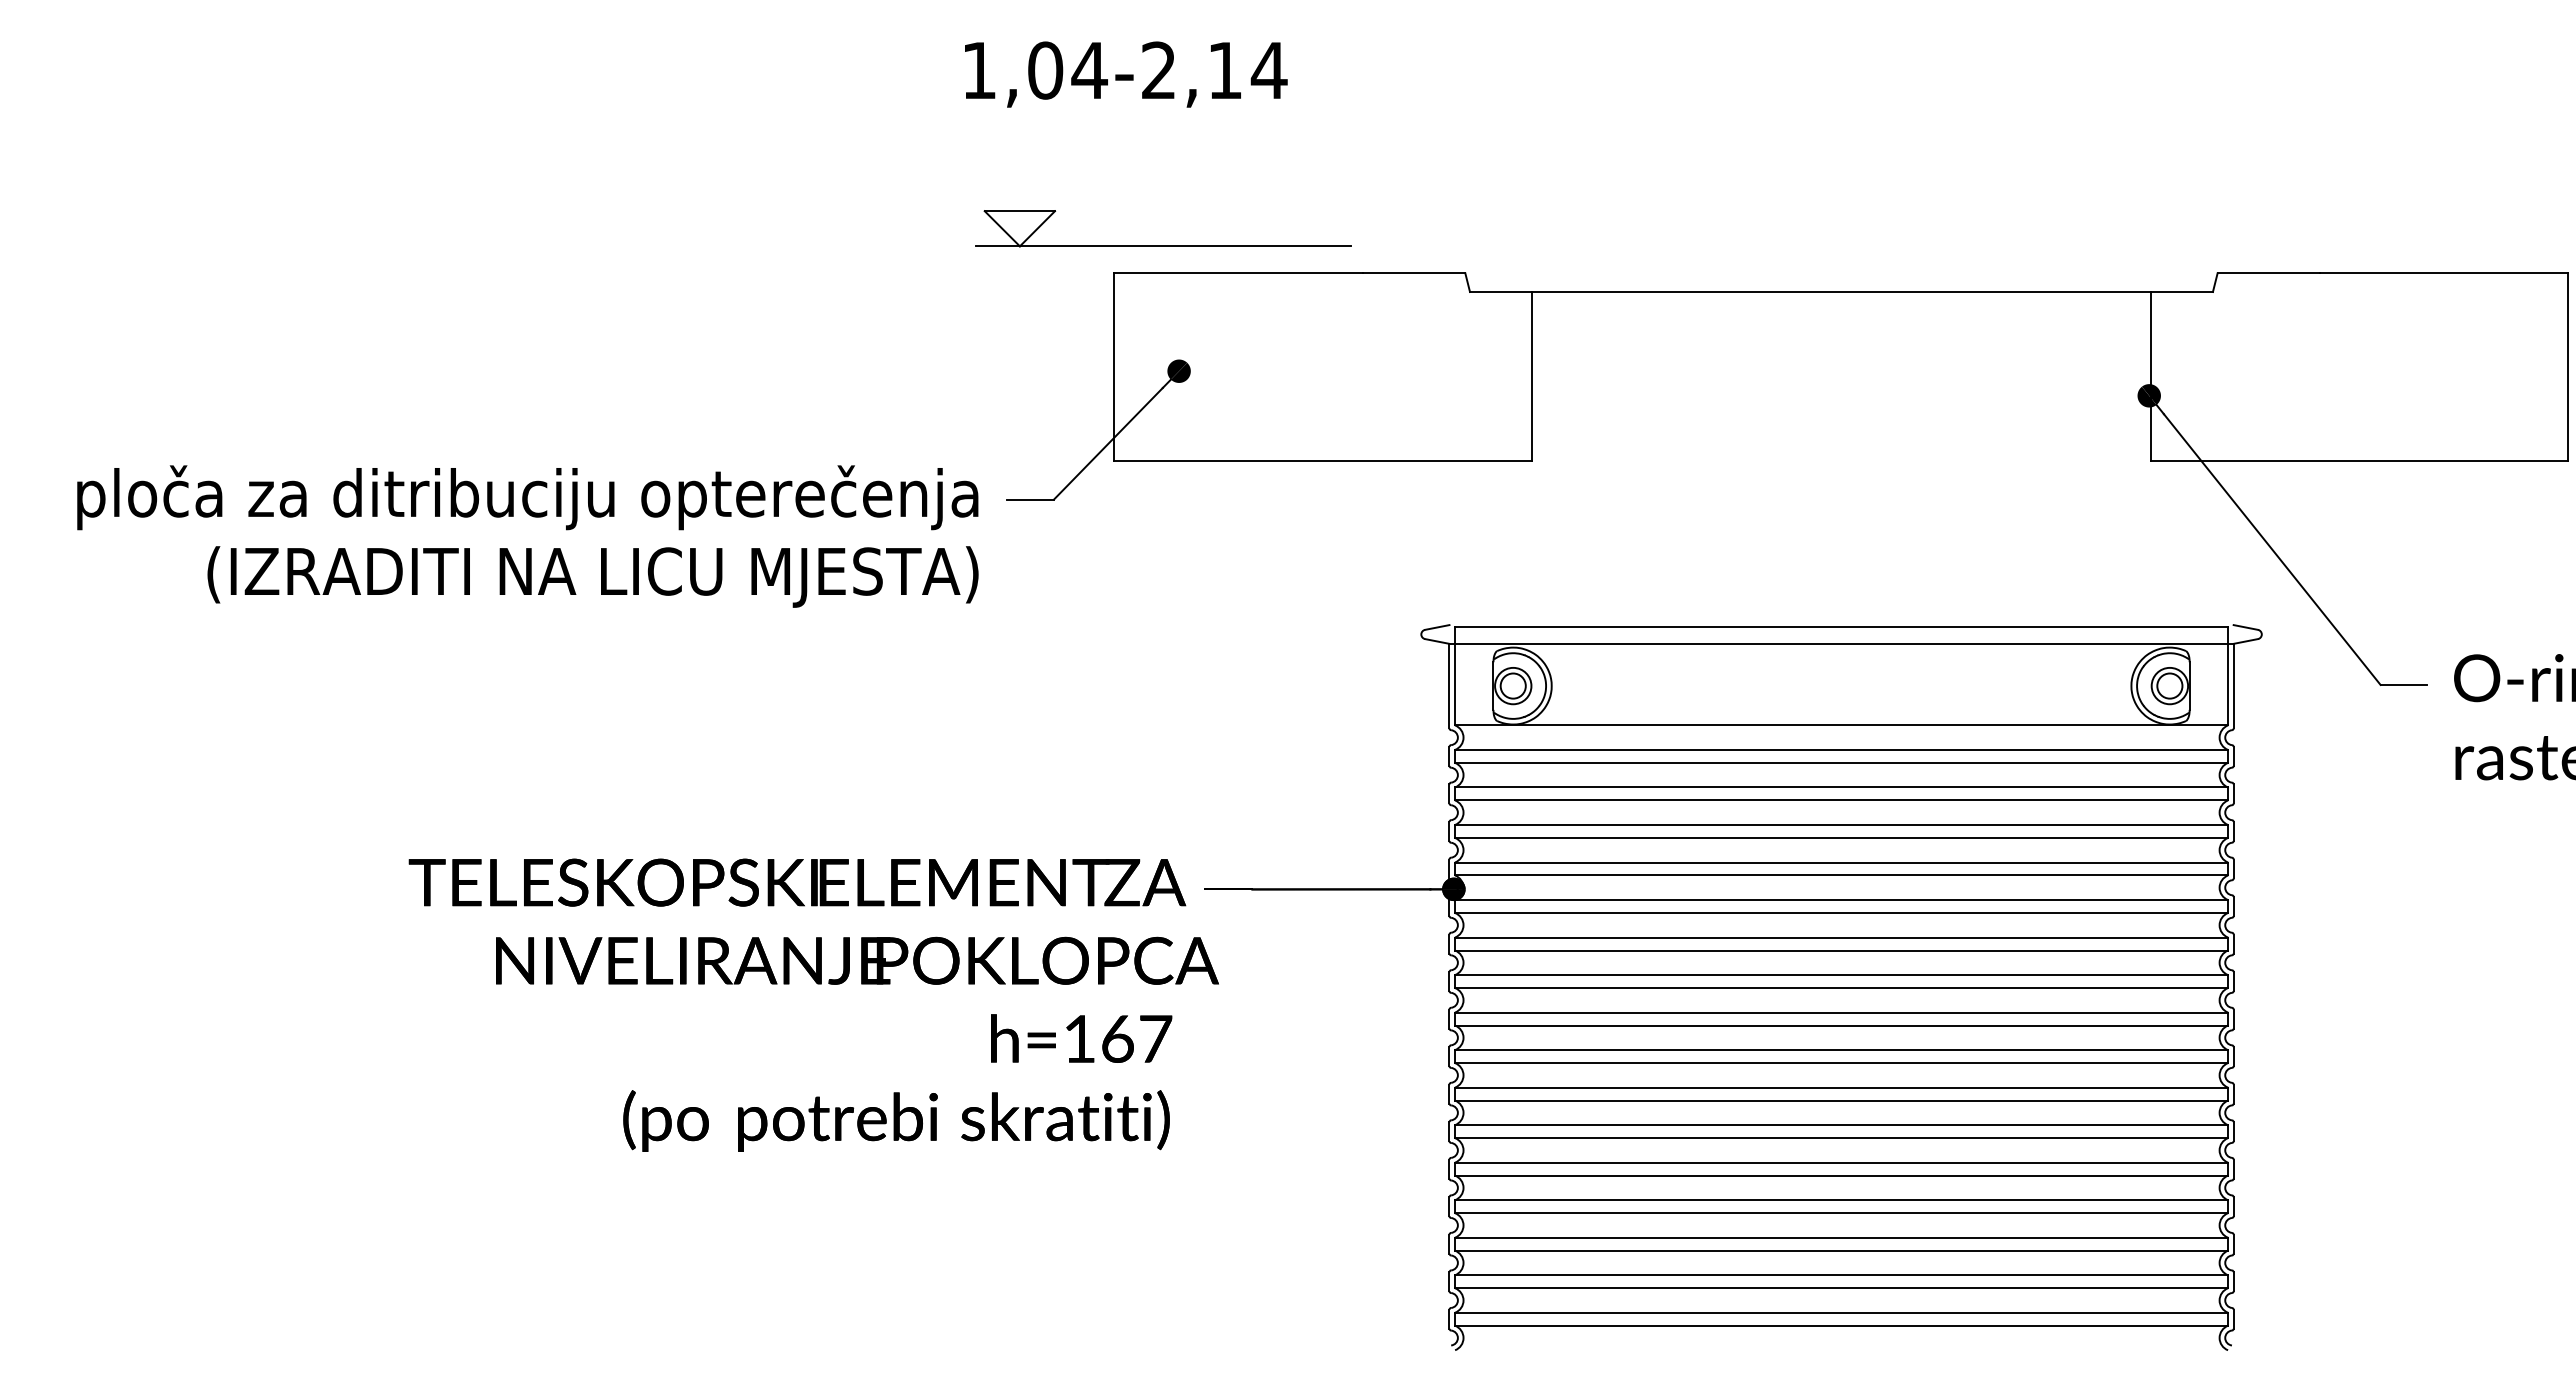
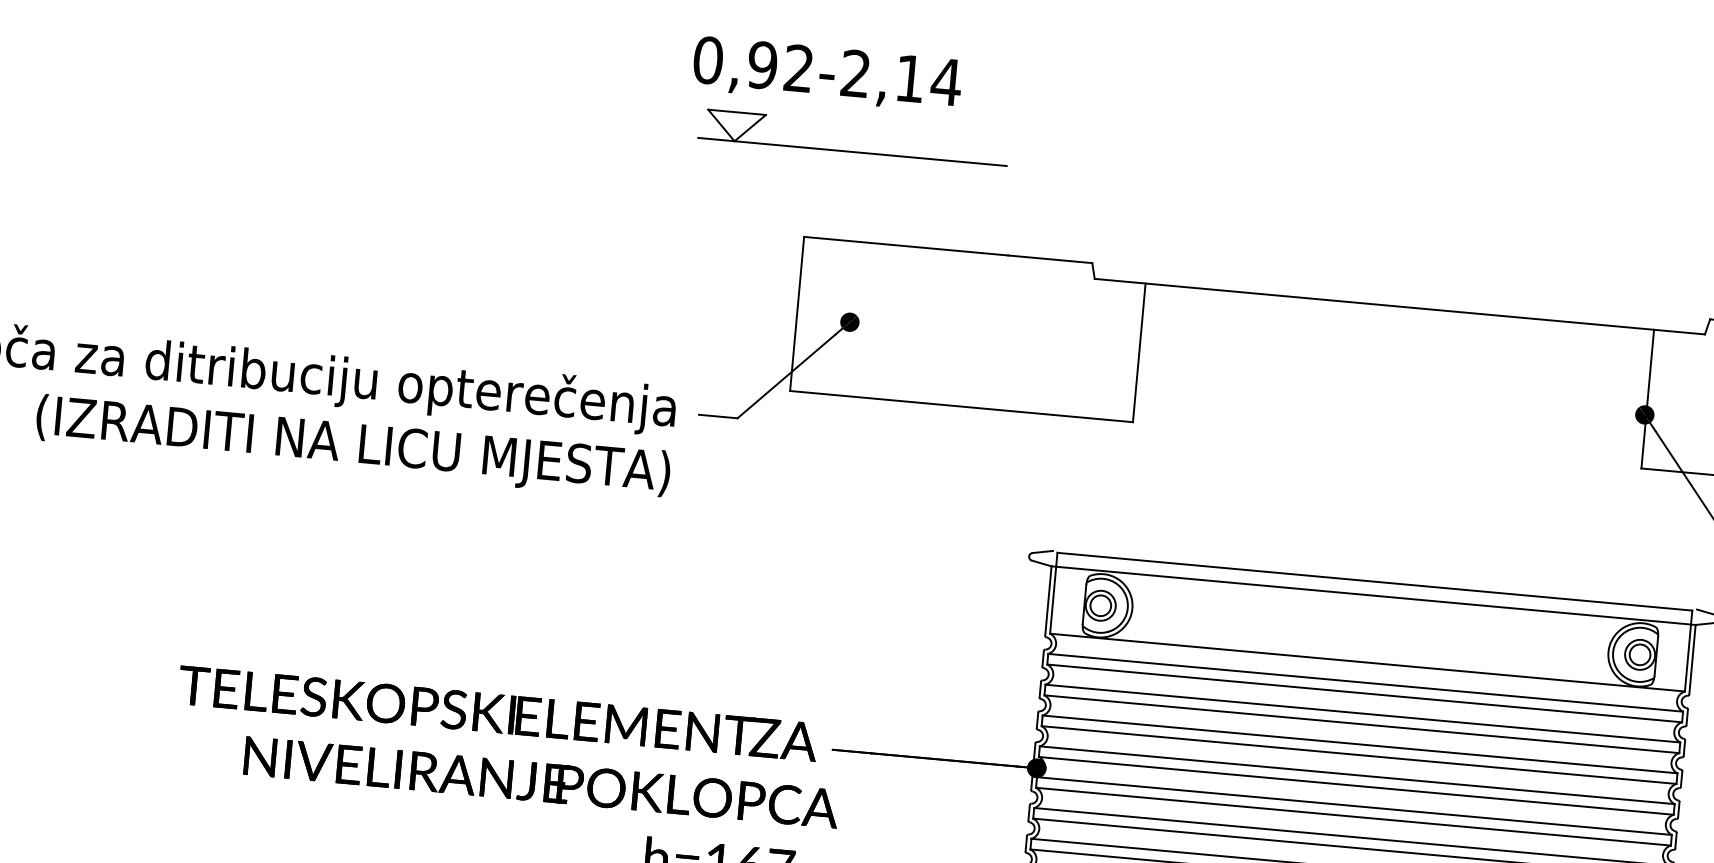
text: (1034, 70) -> (753, 64), 1,04-2,14 -> 0,92-2,14
part: (1163, 245) -> (852, 151), moved

